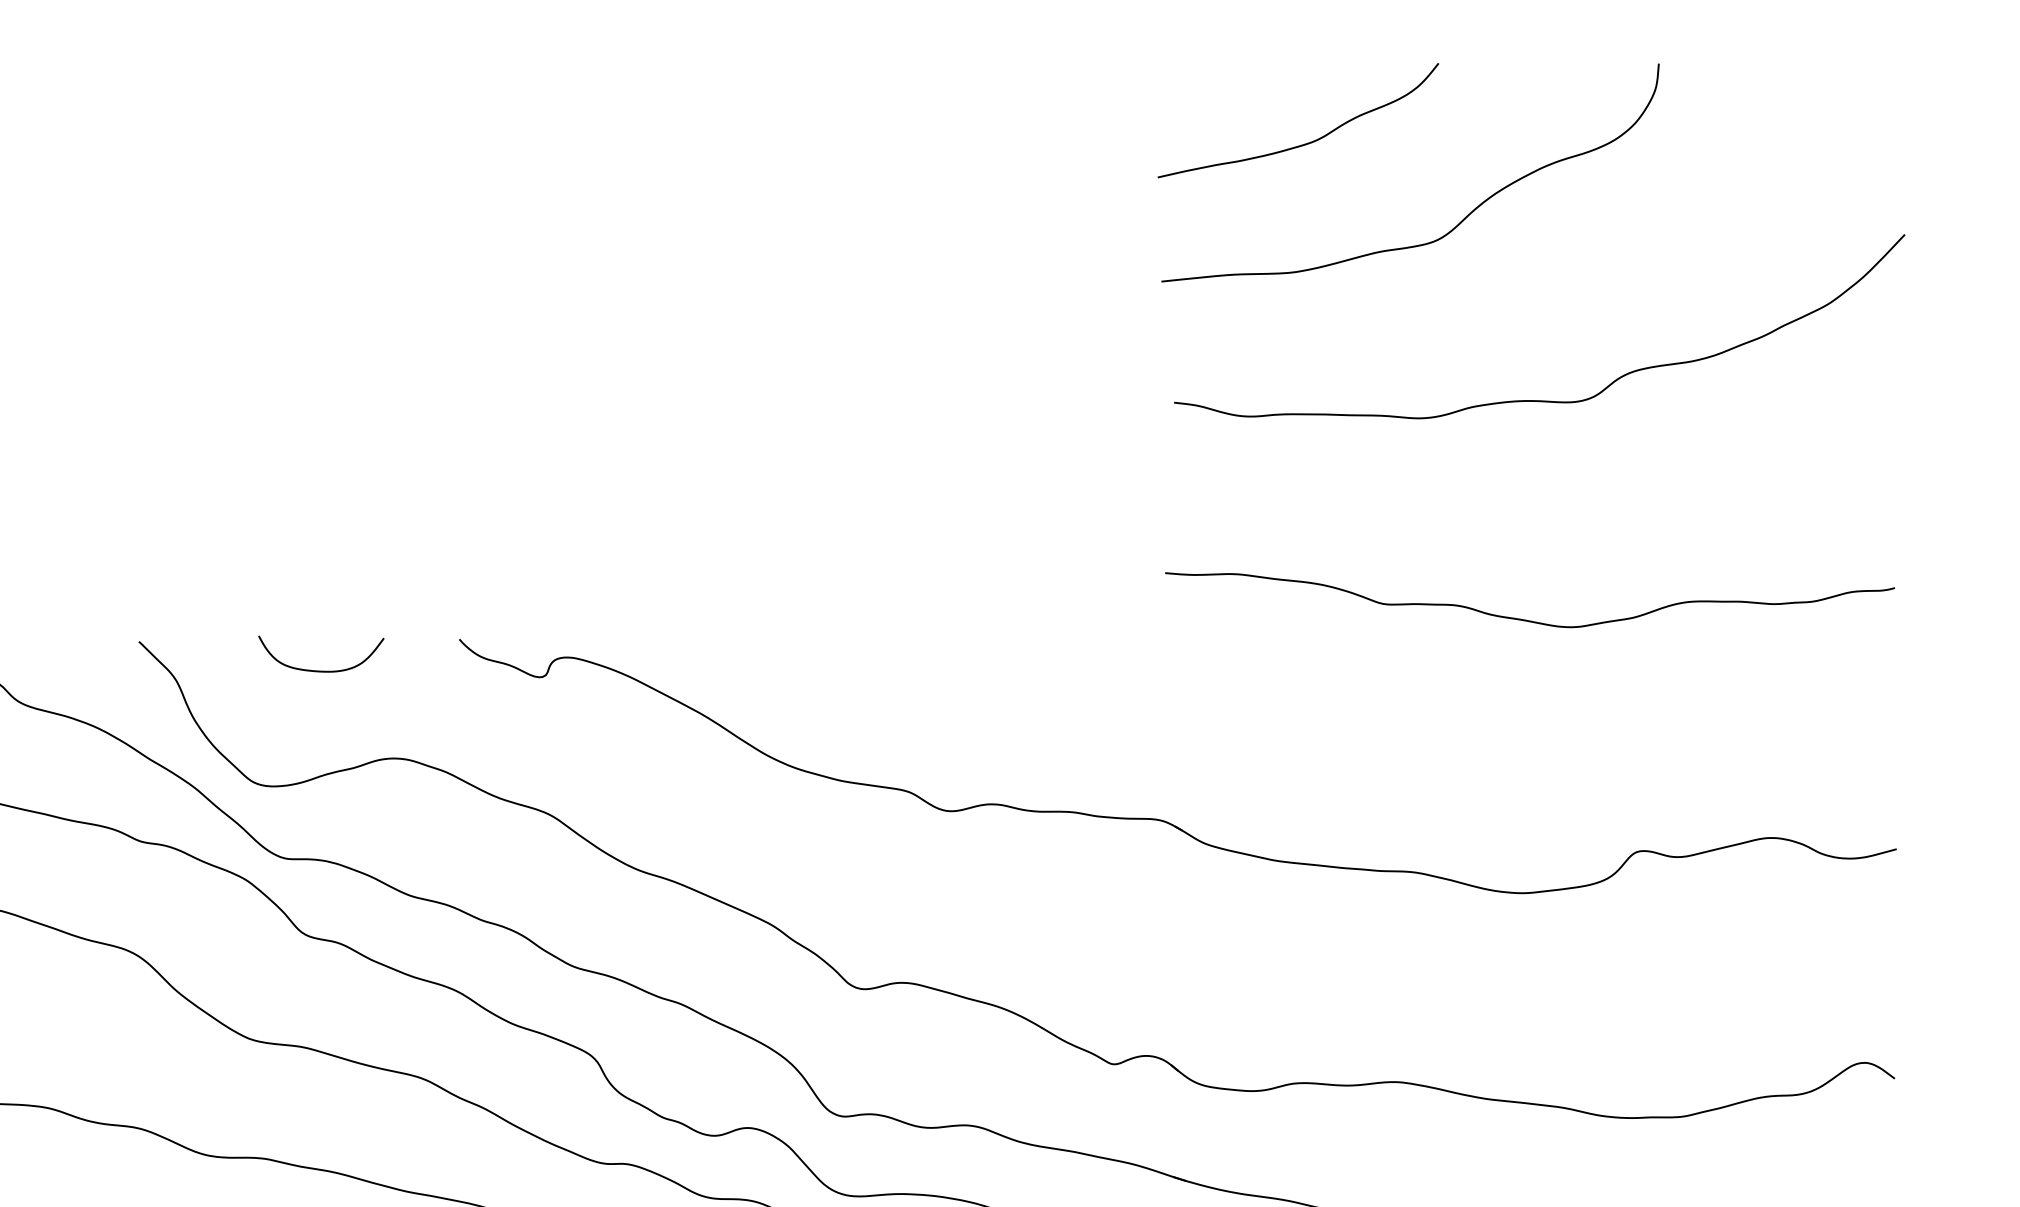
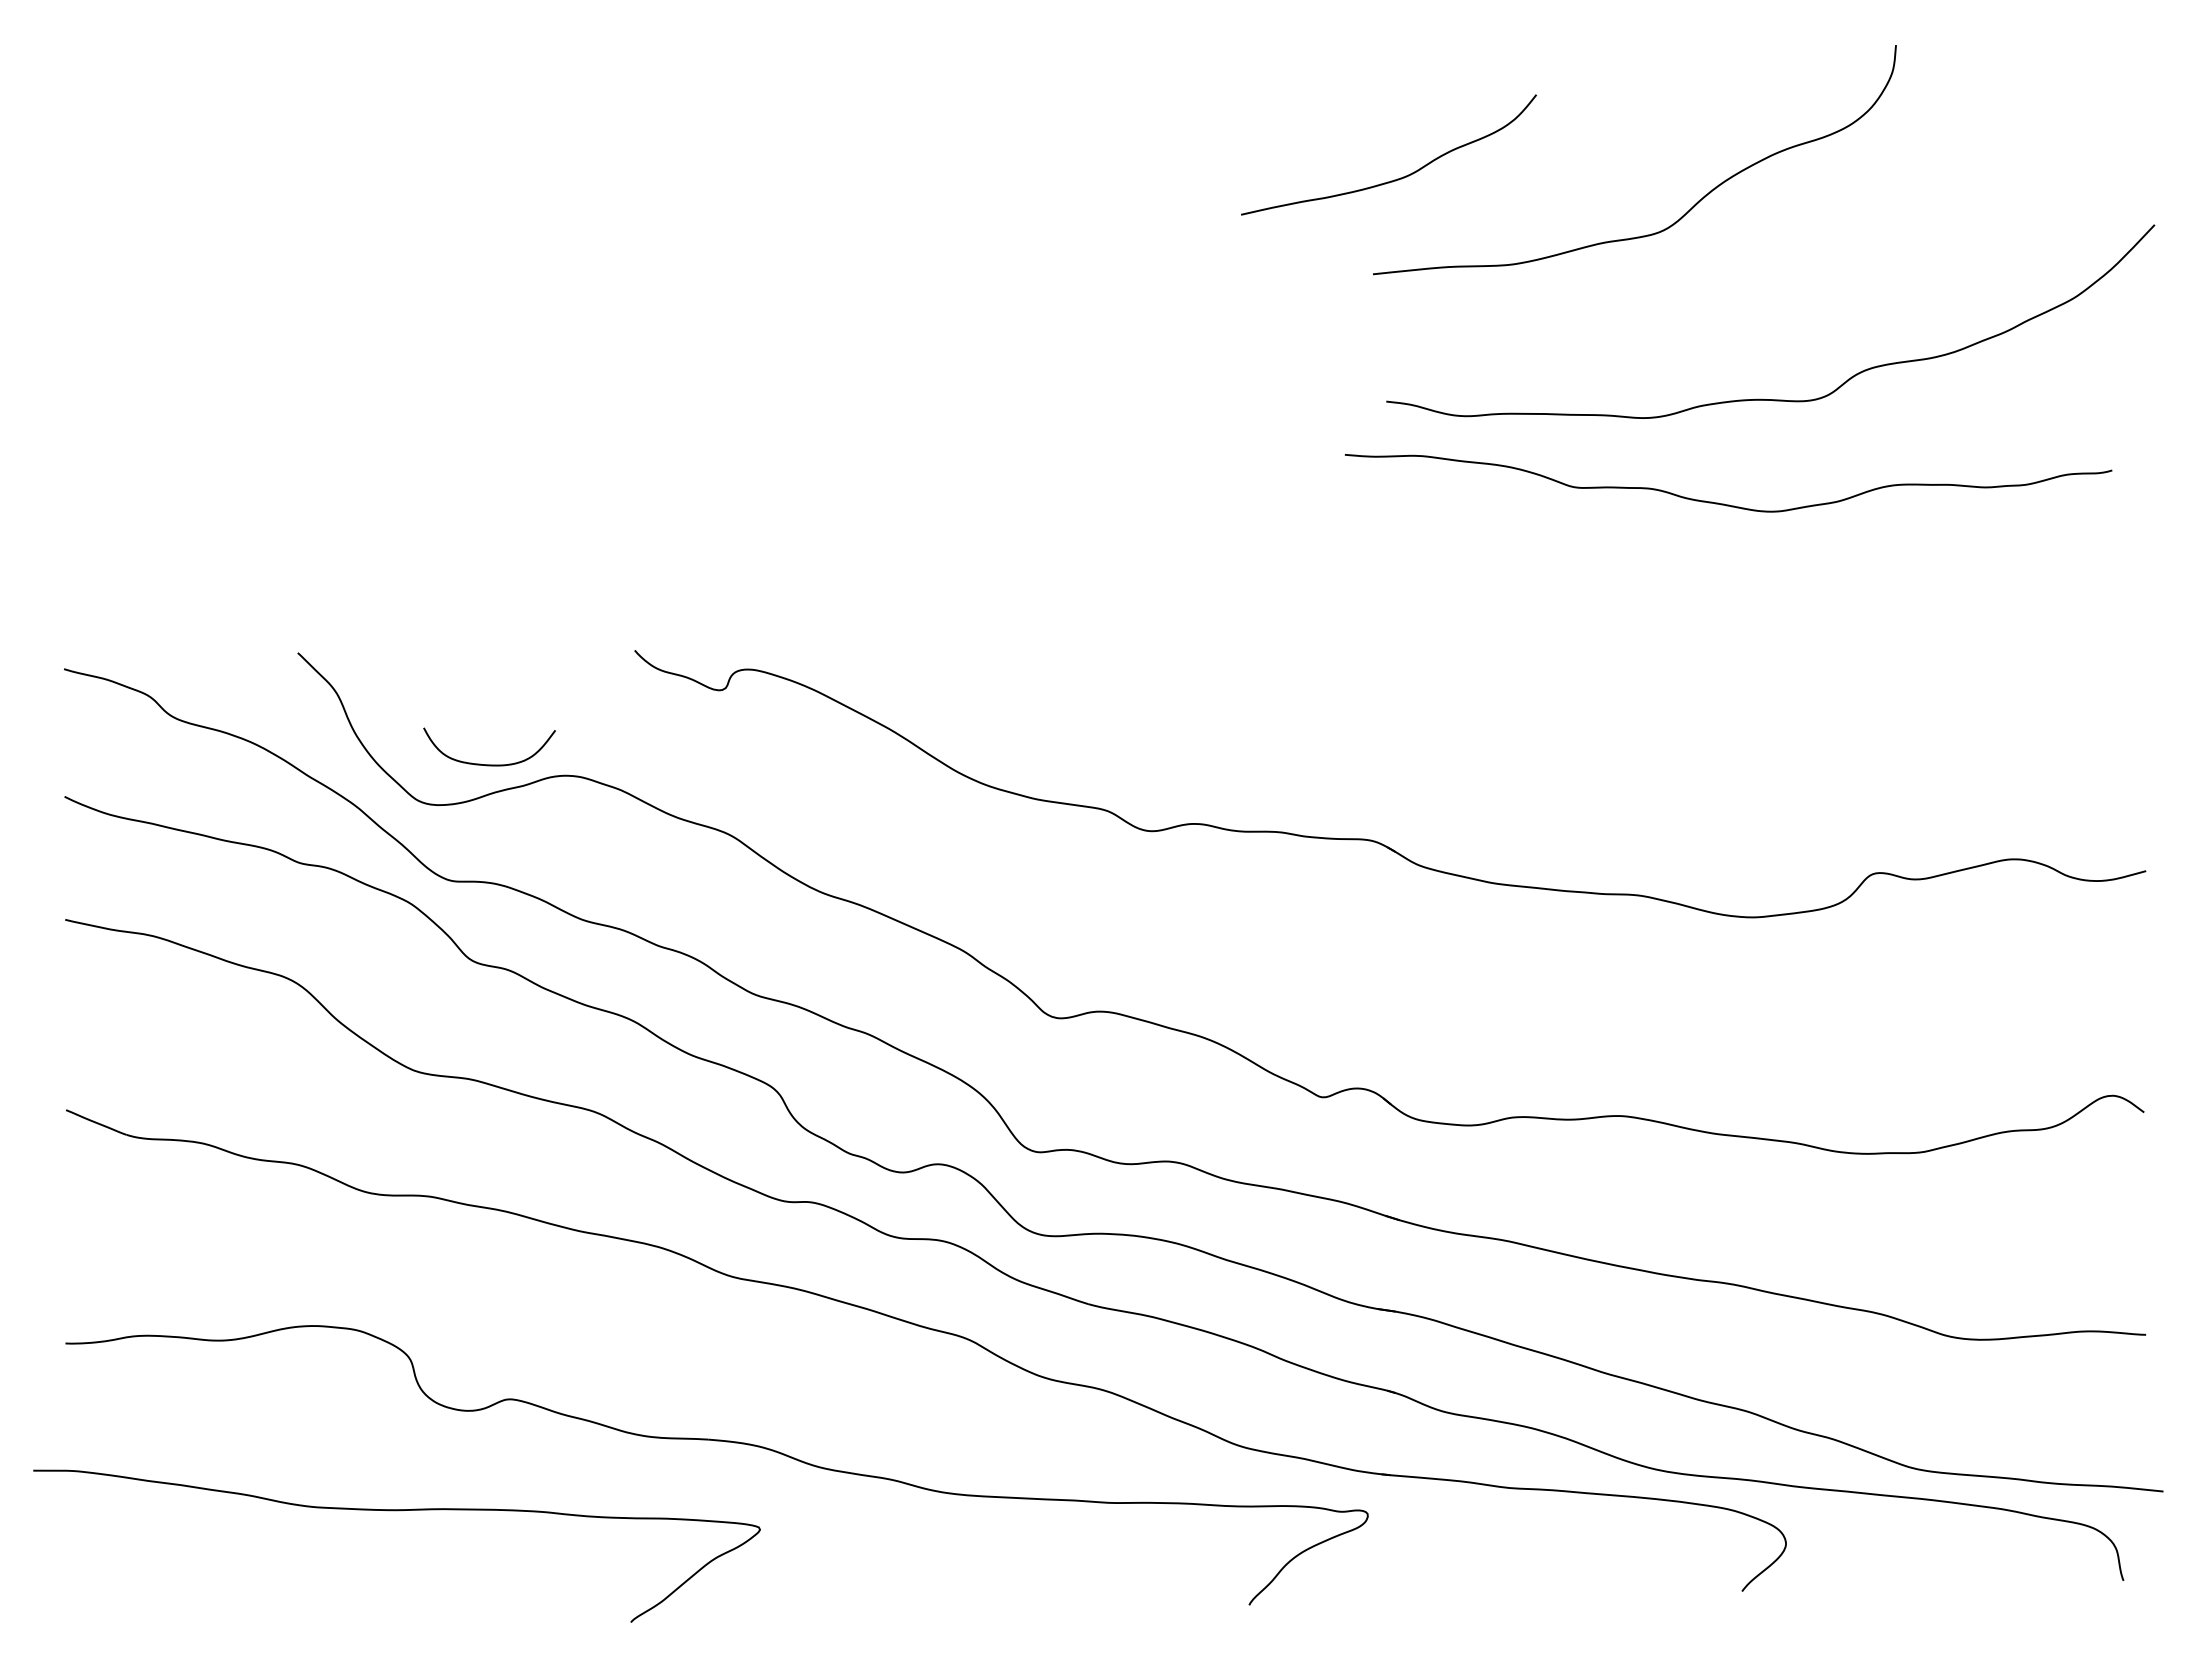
curve: (1306, 142) -> (1397, 178), moved
curve: (1526, 619) -> (1724, 503), moved
curve: (321, 670) -> (489, 764), moved

